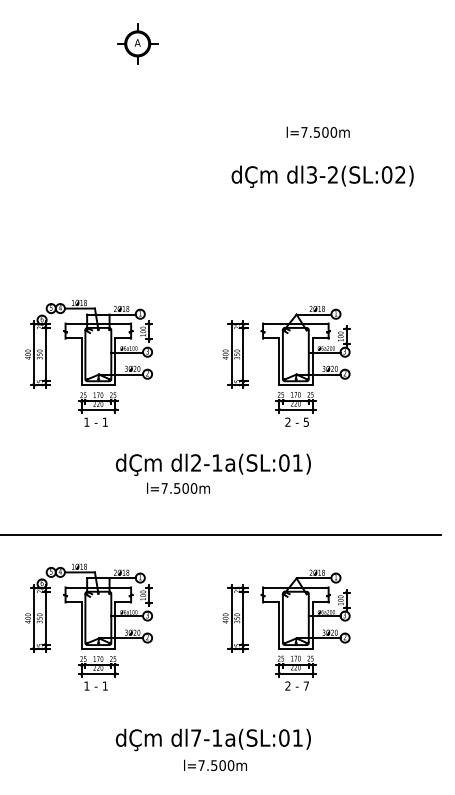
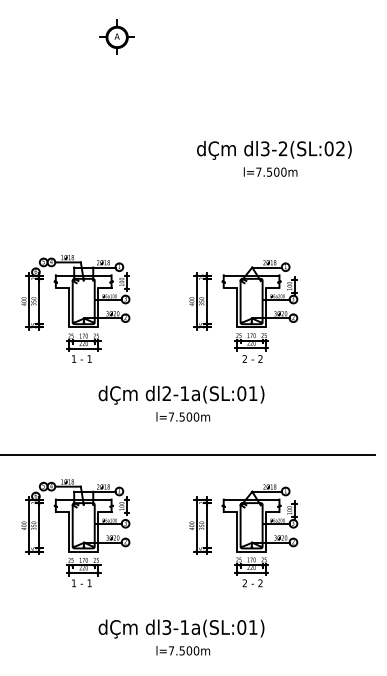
text: (317, 131) -> (270, 171), moved
text: (305, 421) -> (259, 358), 5 -> 2
text: (178, 487) -> (183, 416), moved
text: (305, 685) -> (259, 582), 7 -> 2
text: (196, 737) -> (167, 627), dl7-1a(SL:01) -> dl3-1a(SL:01)

